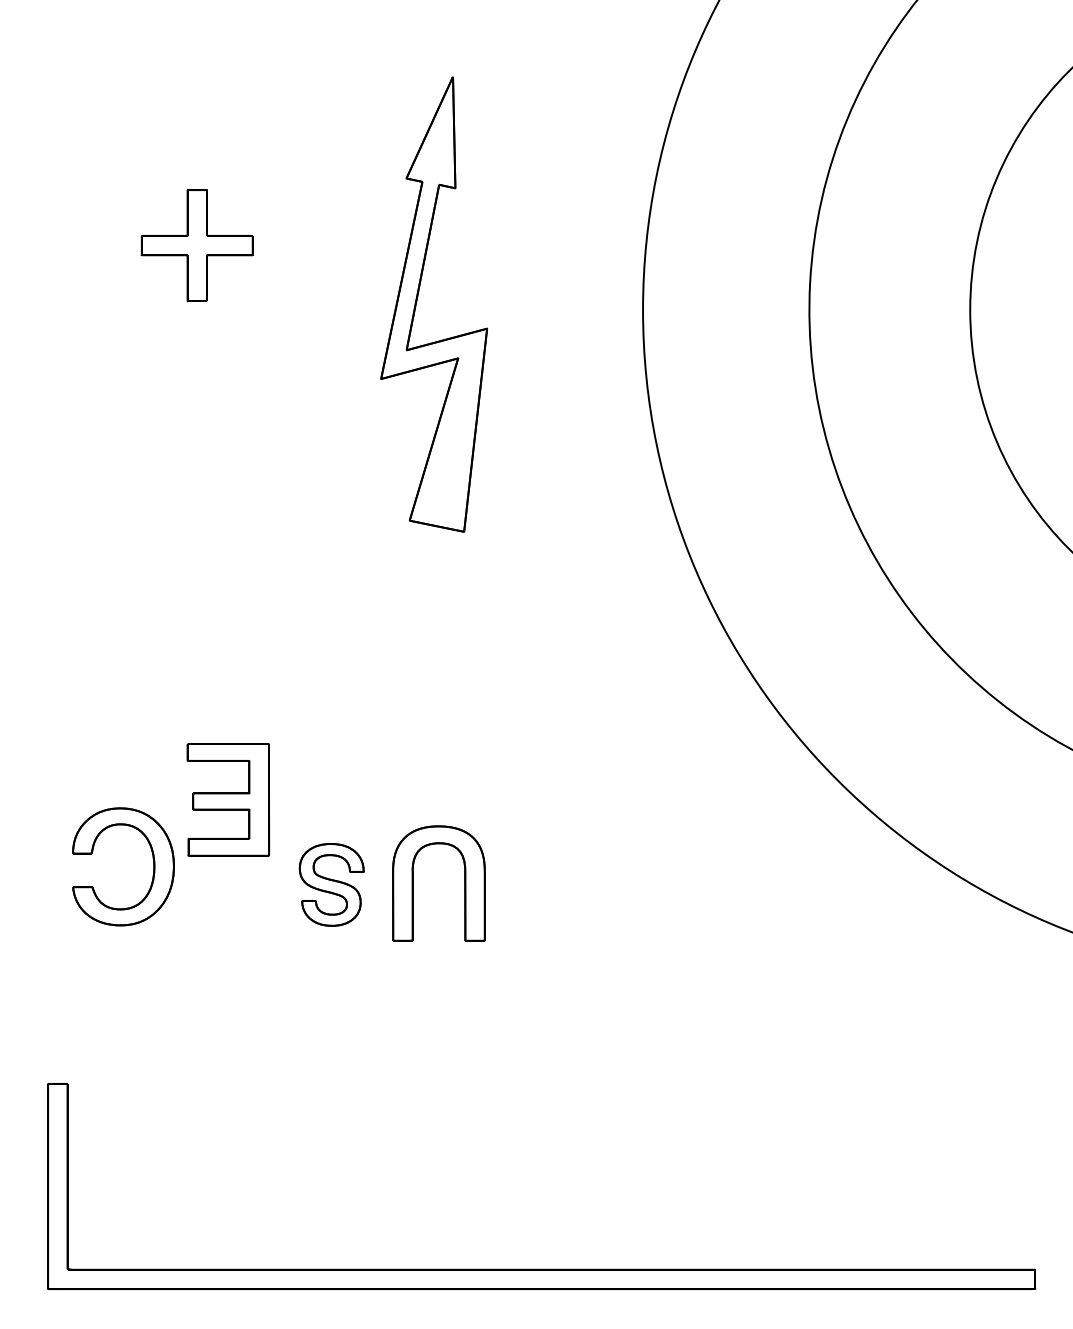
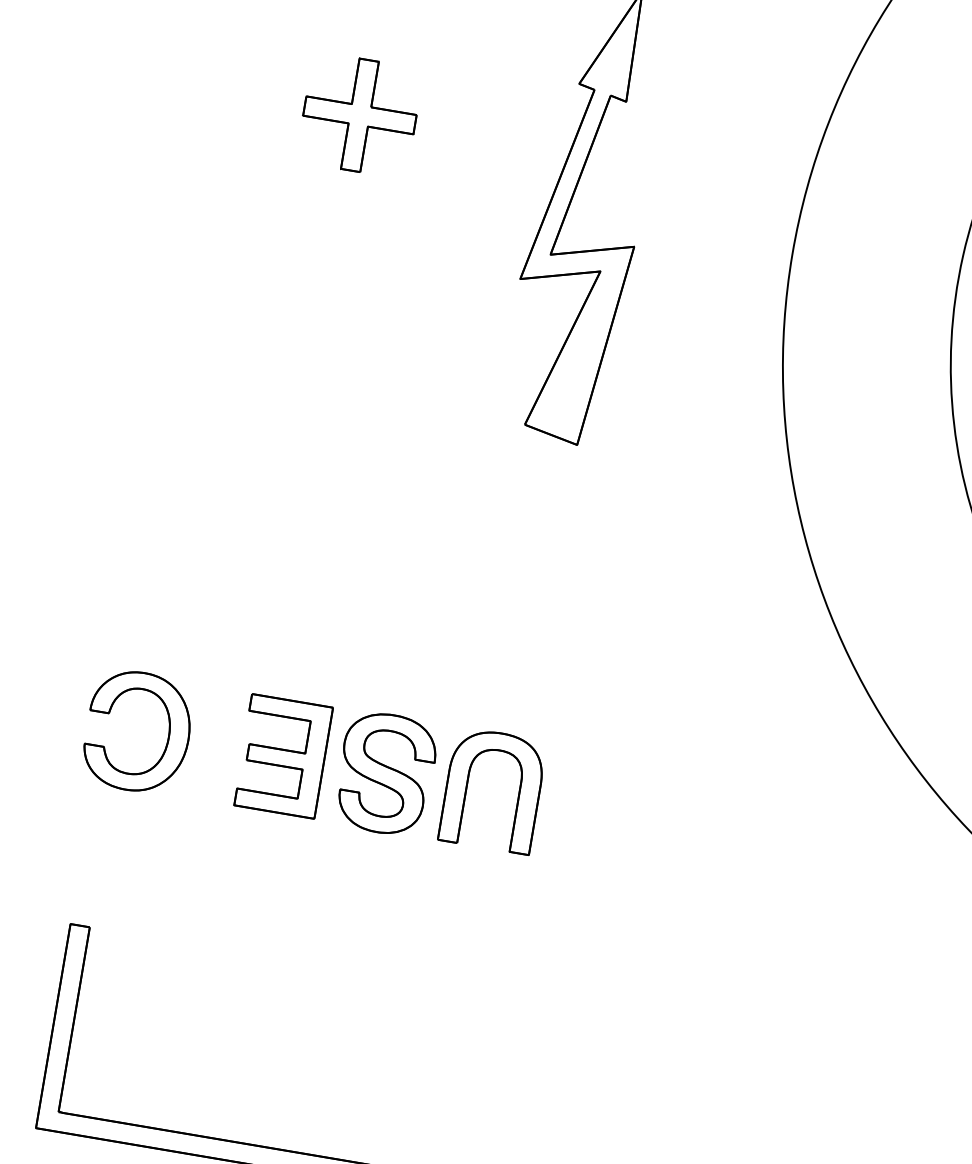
part: (228, 799) -> (283, 756), moved
part: (153, 866) -> (168, 736), moved
part: (331, 884) -> (385, 773), size x1.43

